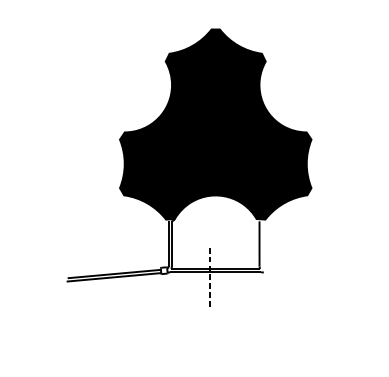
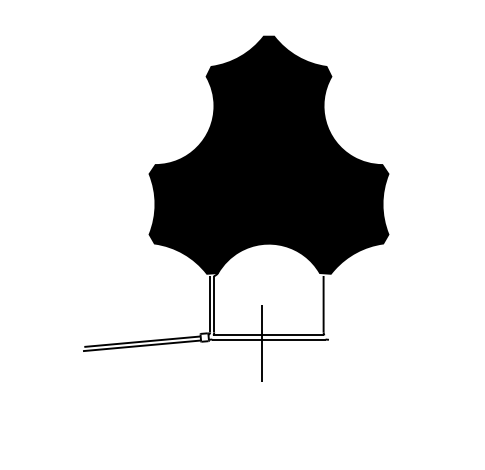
line: (210, 275) -> (262, 343), dashed -> solid

